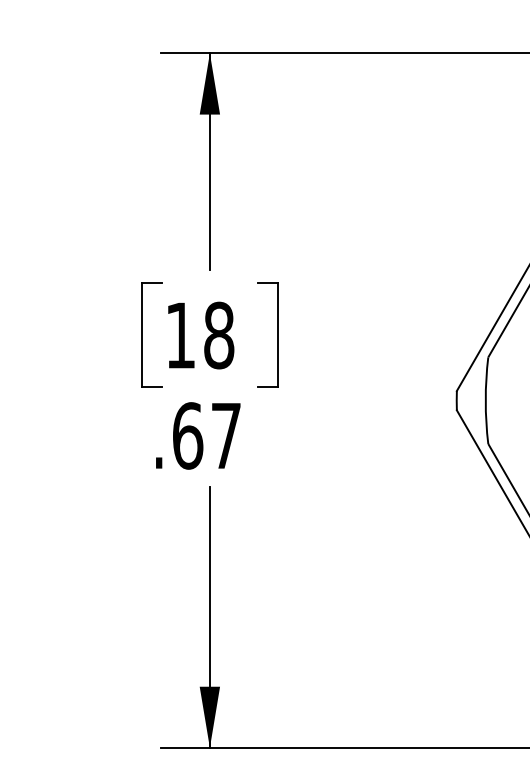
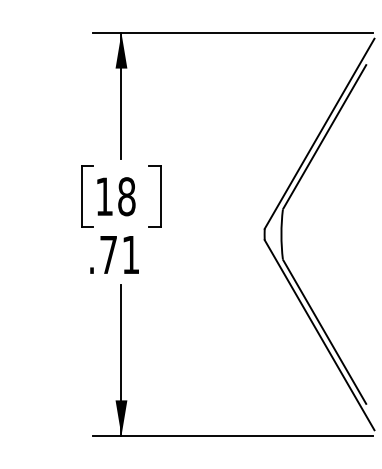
text: (206, 435) -> (119, 254), .67 -> .71

